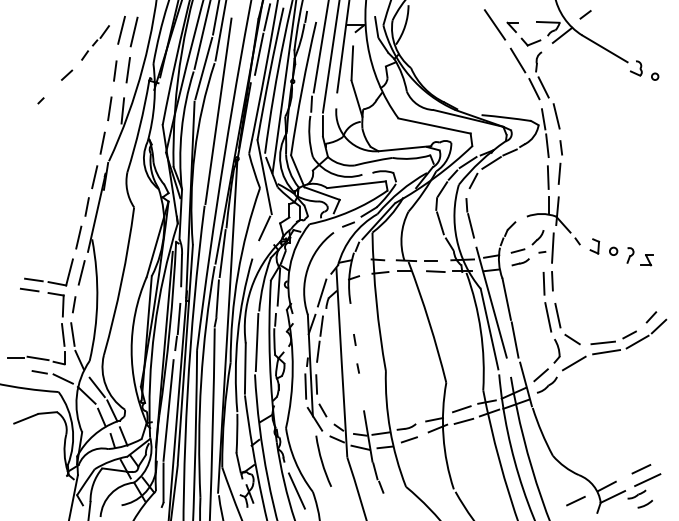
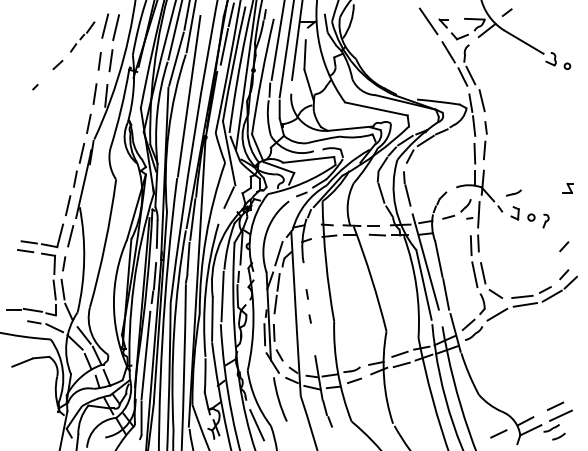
part: (645, 259) -> (567, 187), moved
part: (520, 261) -> (513, 192), moved
line: (651, 284) -> (564, 246), added

